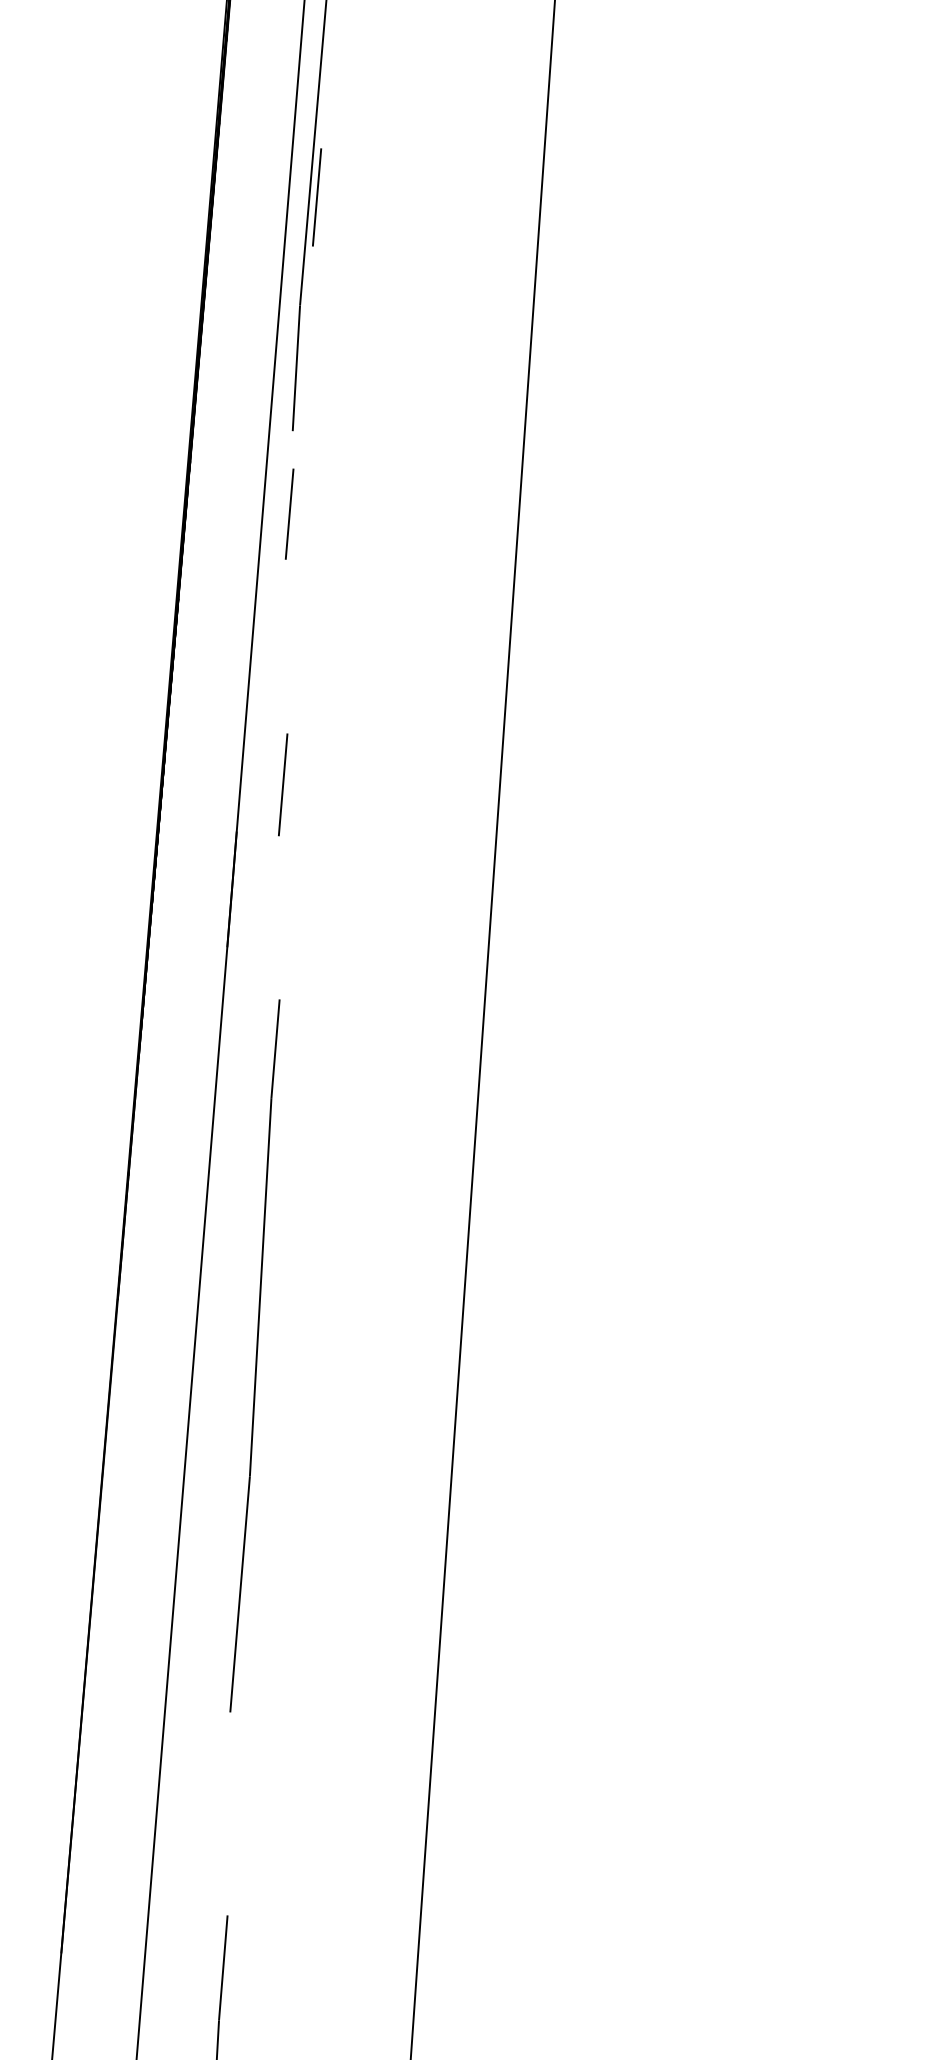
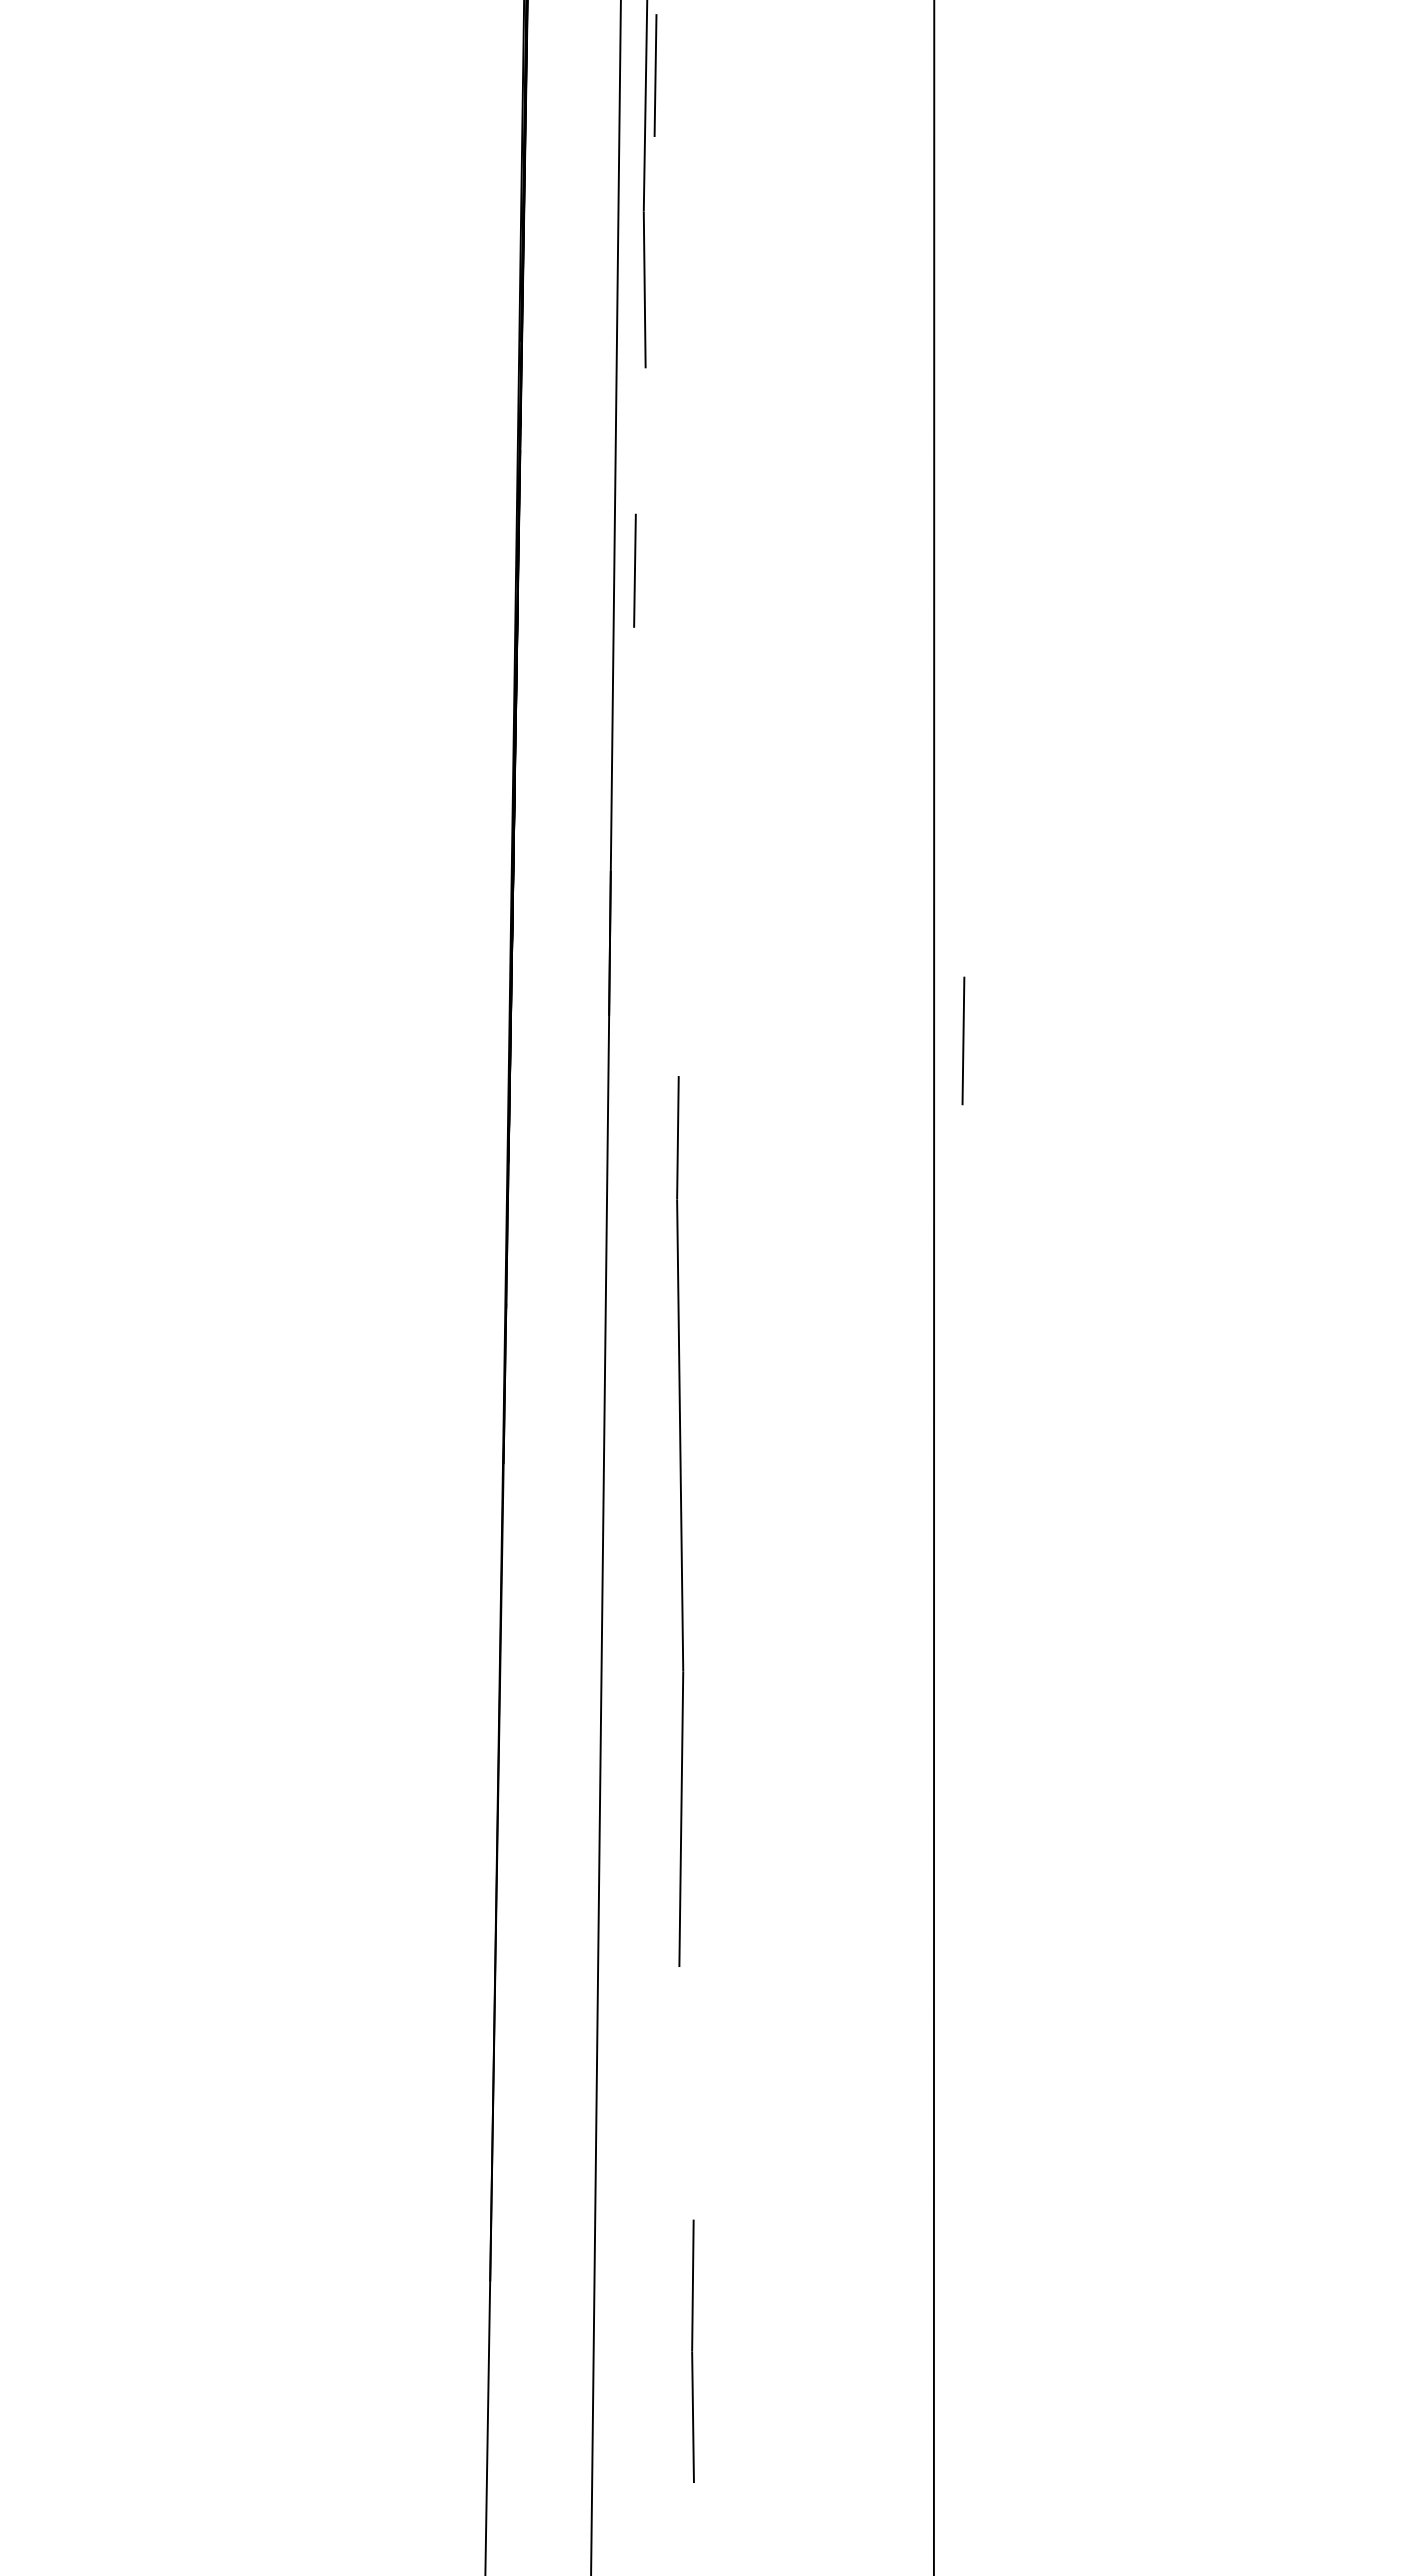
line: (289, 513) -> (634, 570), moved
line: (283, 784) -> (963, 1040), moved

